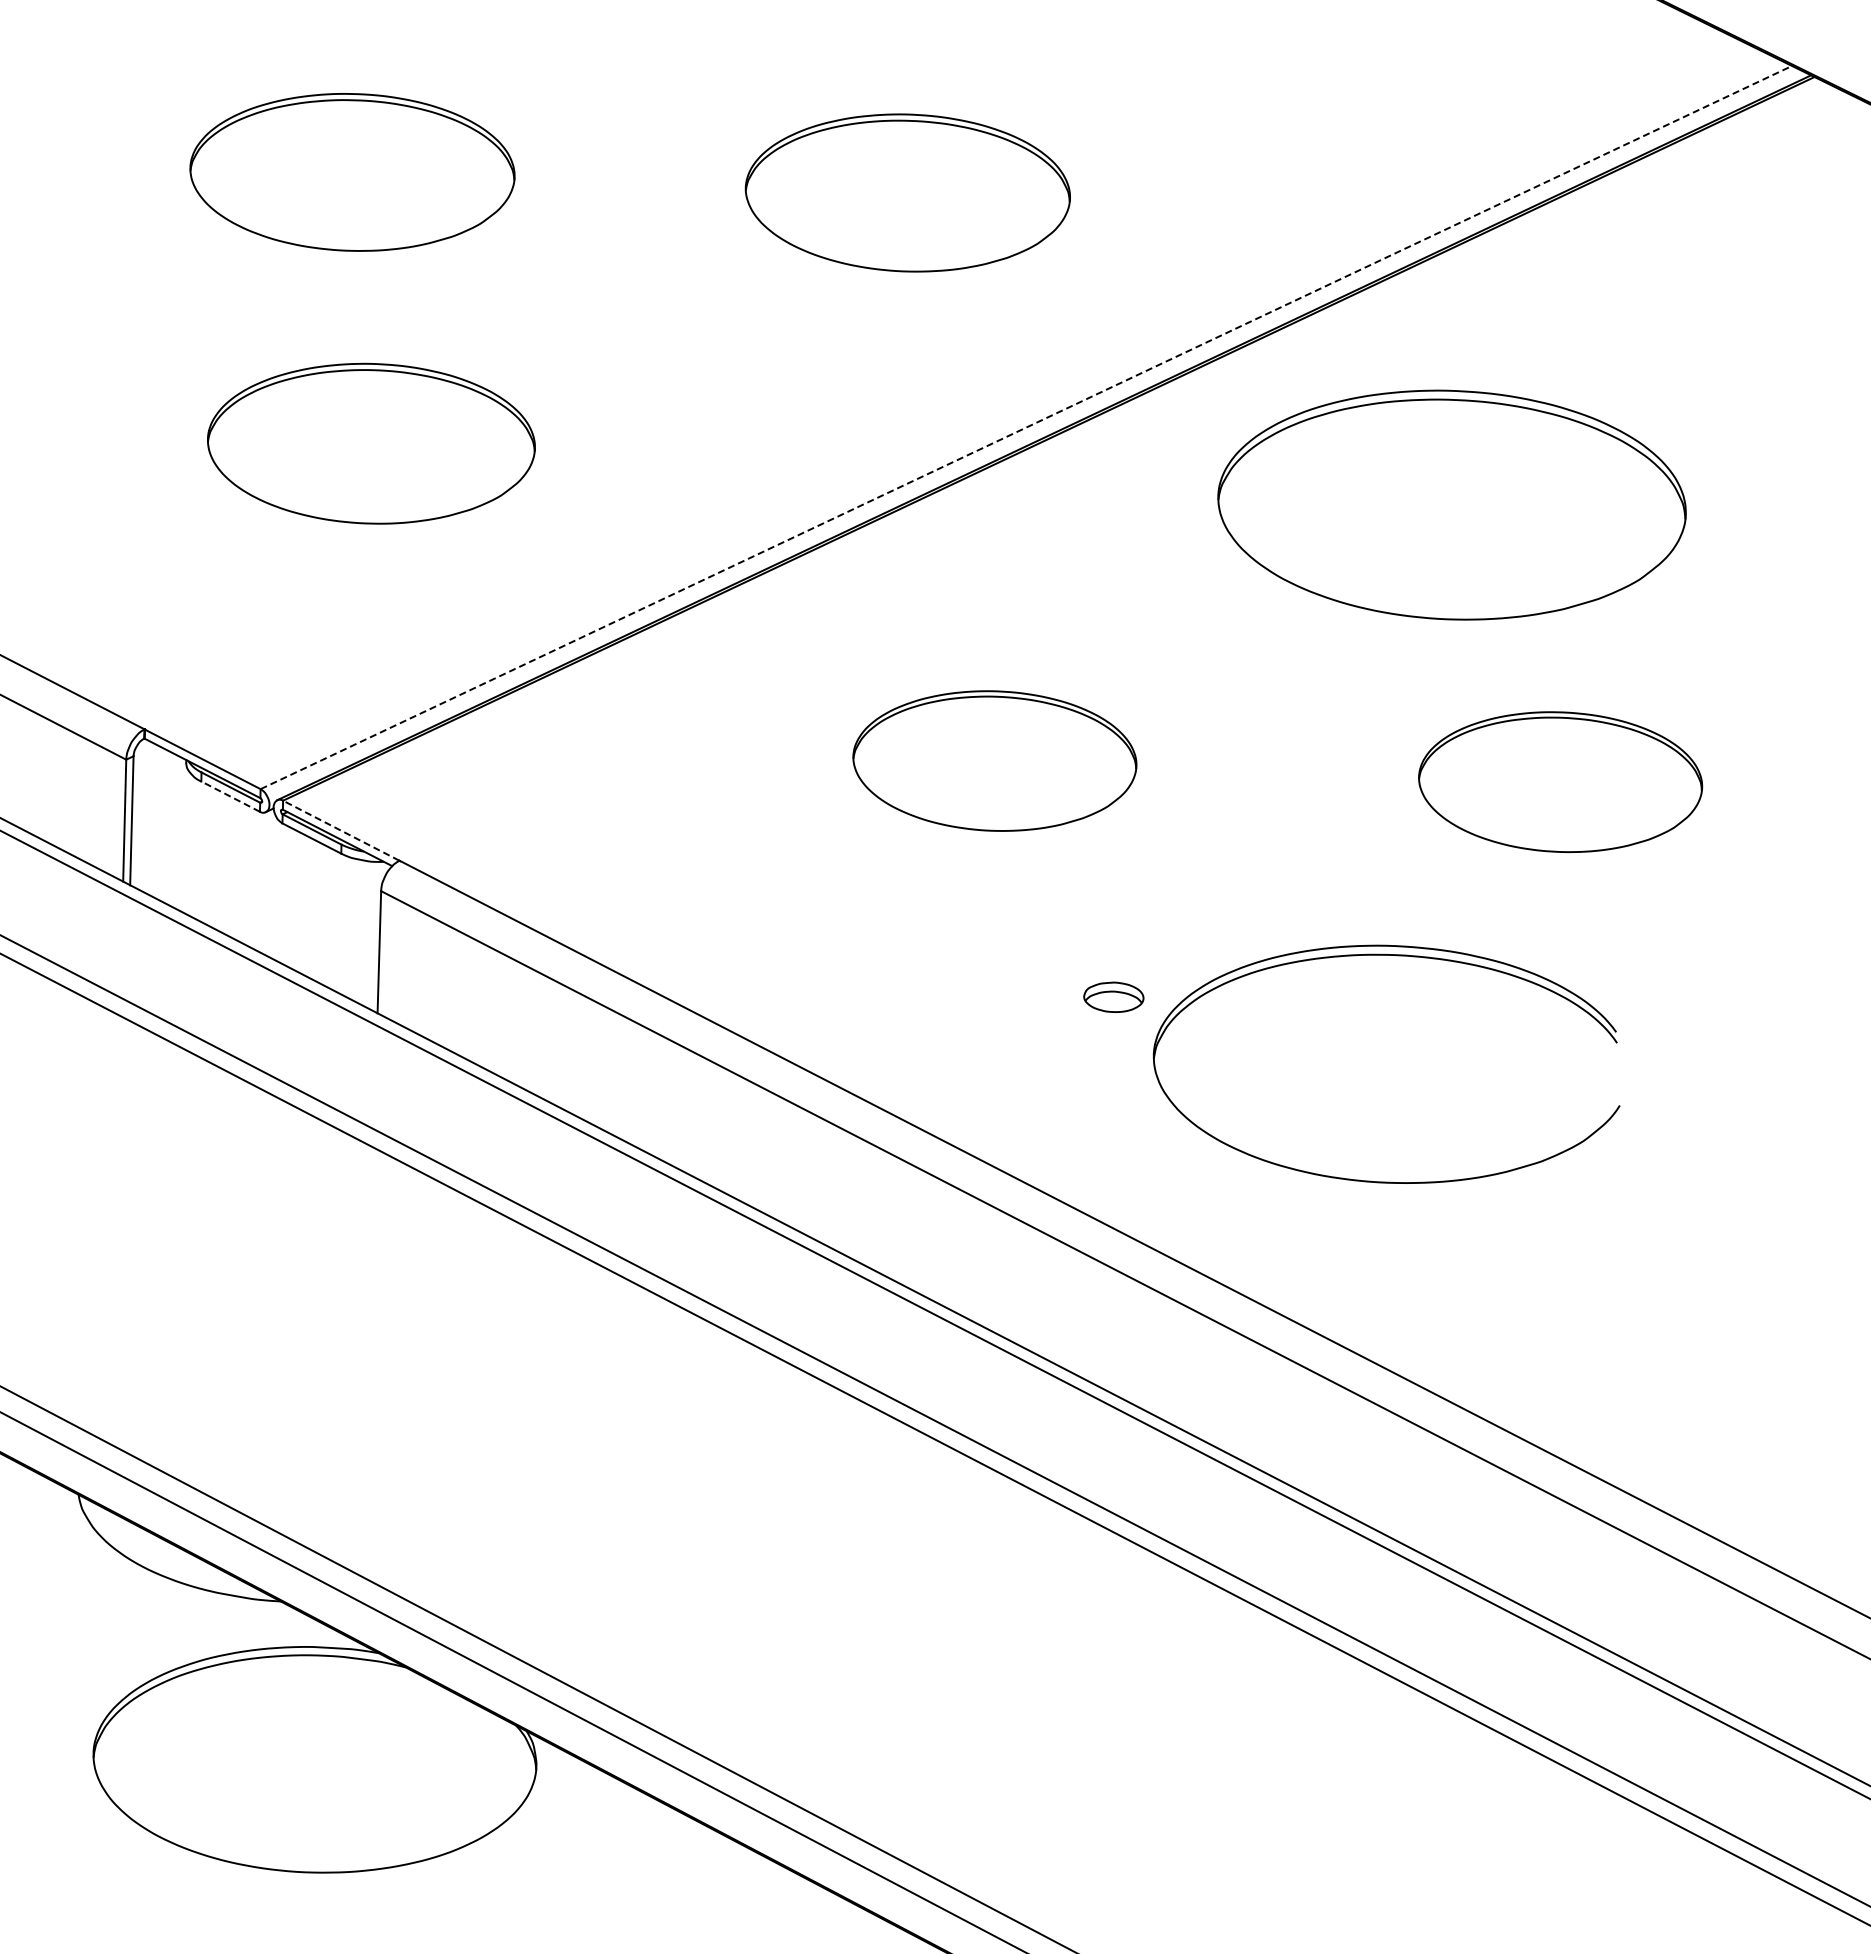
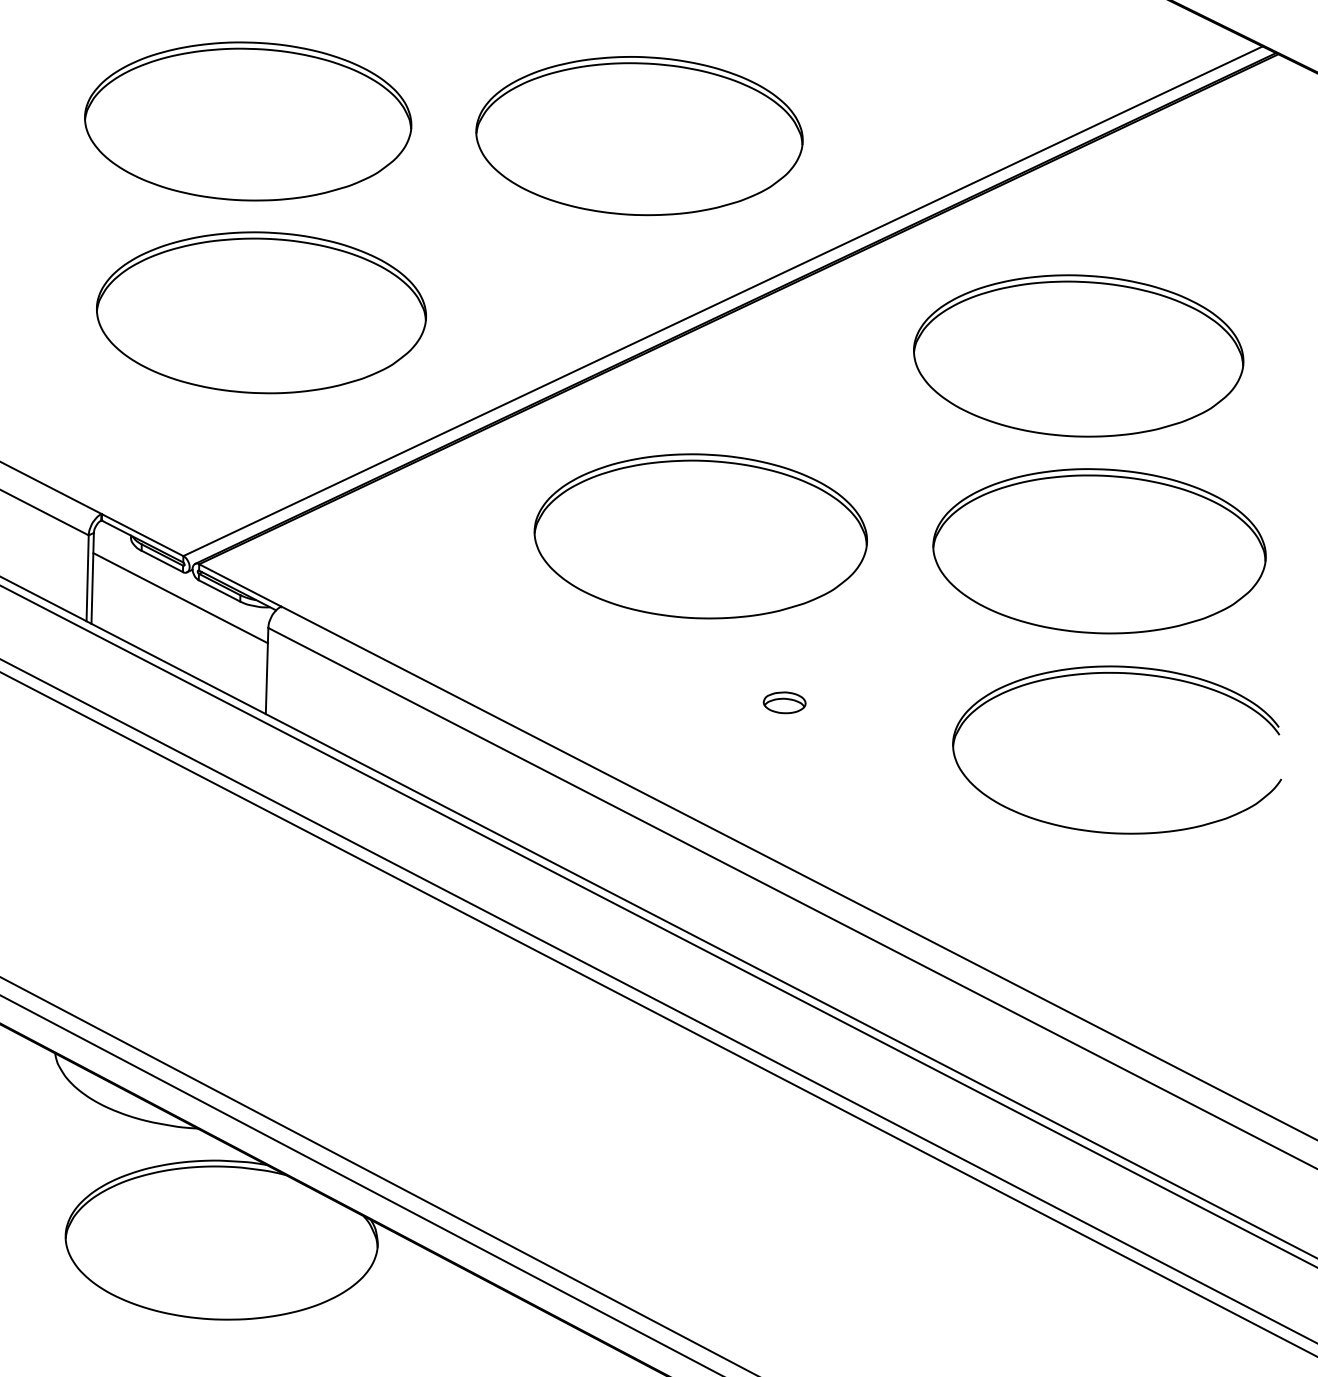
part: (352, 172) -> (248, 121), size x1.43
part: (907, 192) -> (639, 135), size x1.43
line: (1026, 427) -> (723, 301), dashed -> solid
part: (371, 443) -> (261, 312), size x1.43
part: (1451, 504) -> (1078, 355), moved
part: (994, 760) -> (700, 535), size x1.67
part: (1560, 781) -> (1099, 550), size x1.67
line: (230, 796) -> (162, 561), dashed -> solid
line: (340, 830) -> (239, 585), dashed -> solid
line: (256, 848) -> (180, 597), added
part: (1397, 956) -> (1124, 674), moved

